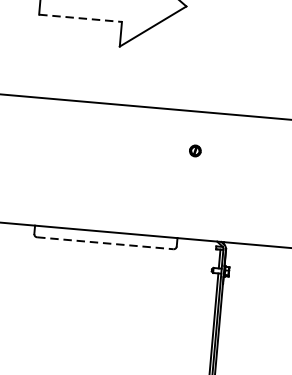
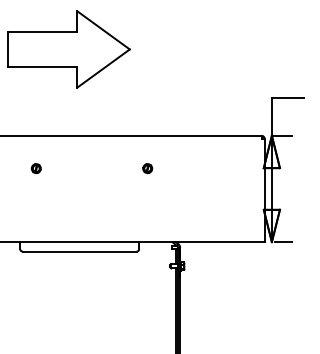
line: (80, 17) -> (42, 66), dashed -> solid
part: (61, 139) -> (35, 168), added
line: (105, 243) -> (79, 251), dashed -> solid

